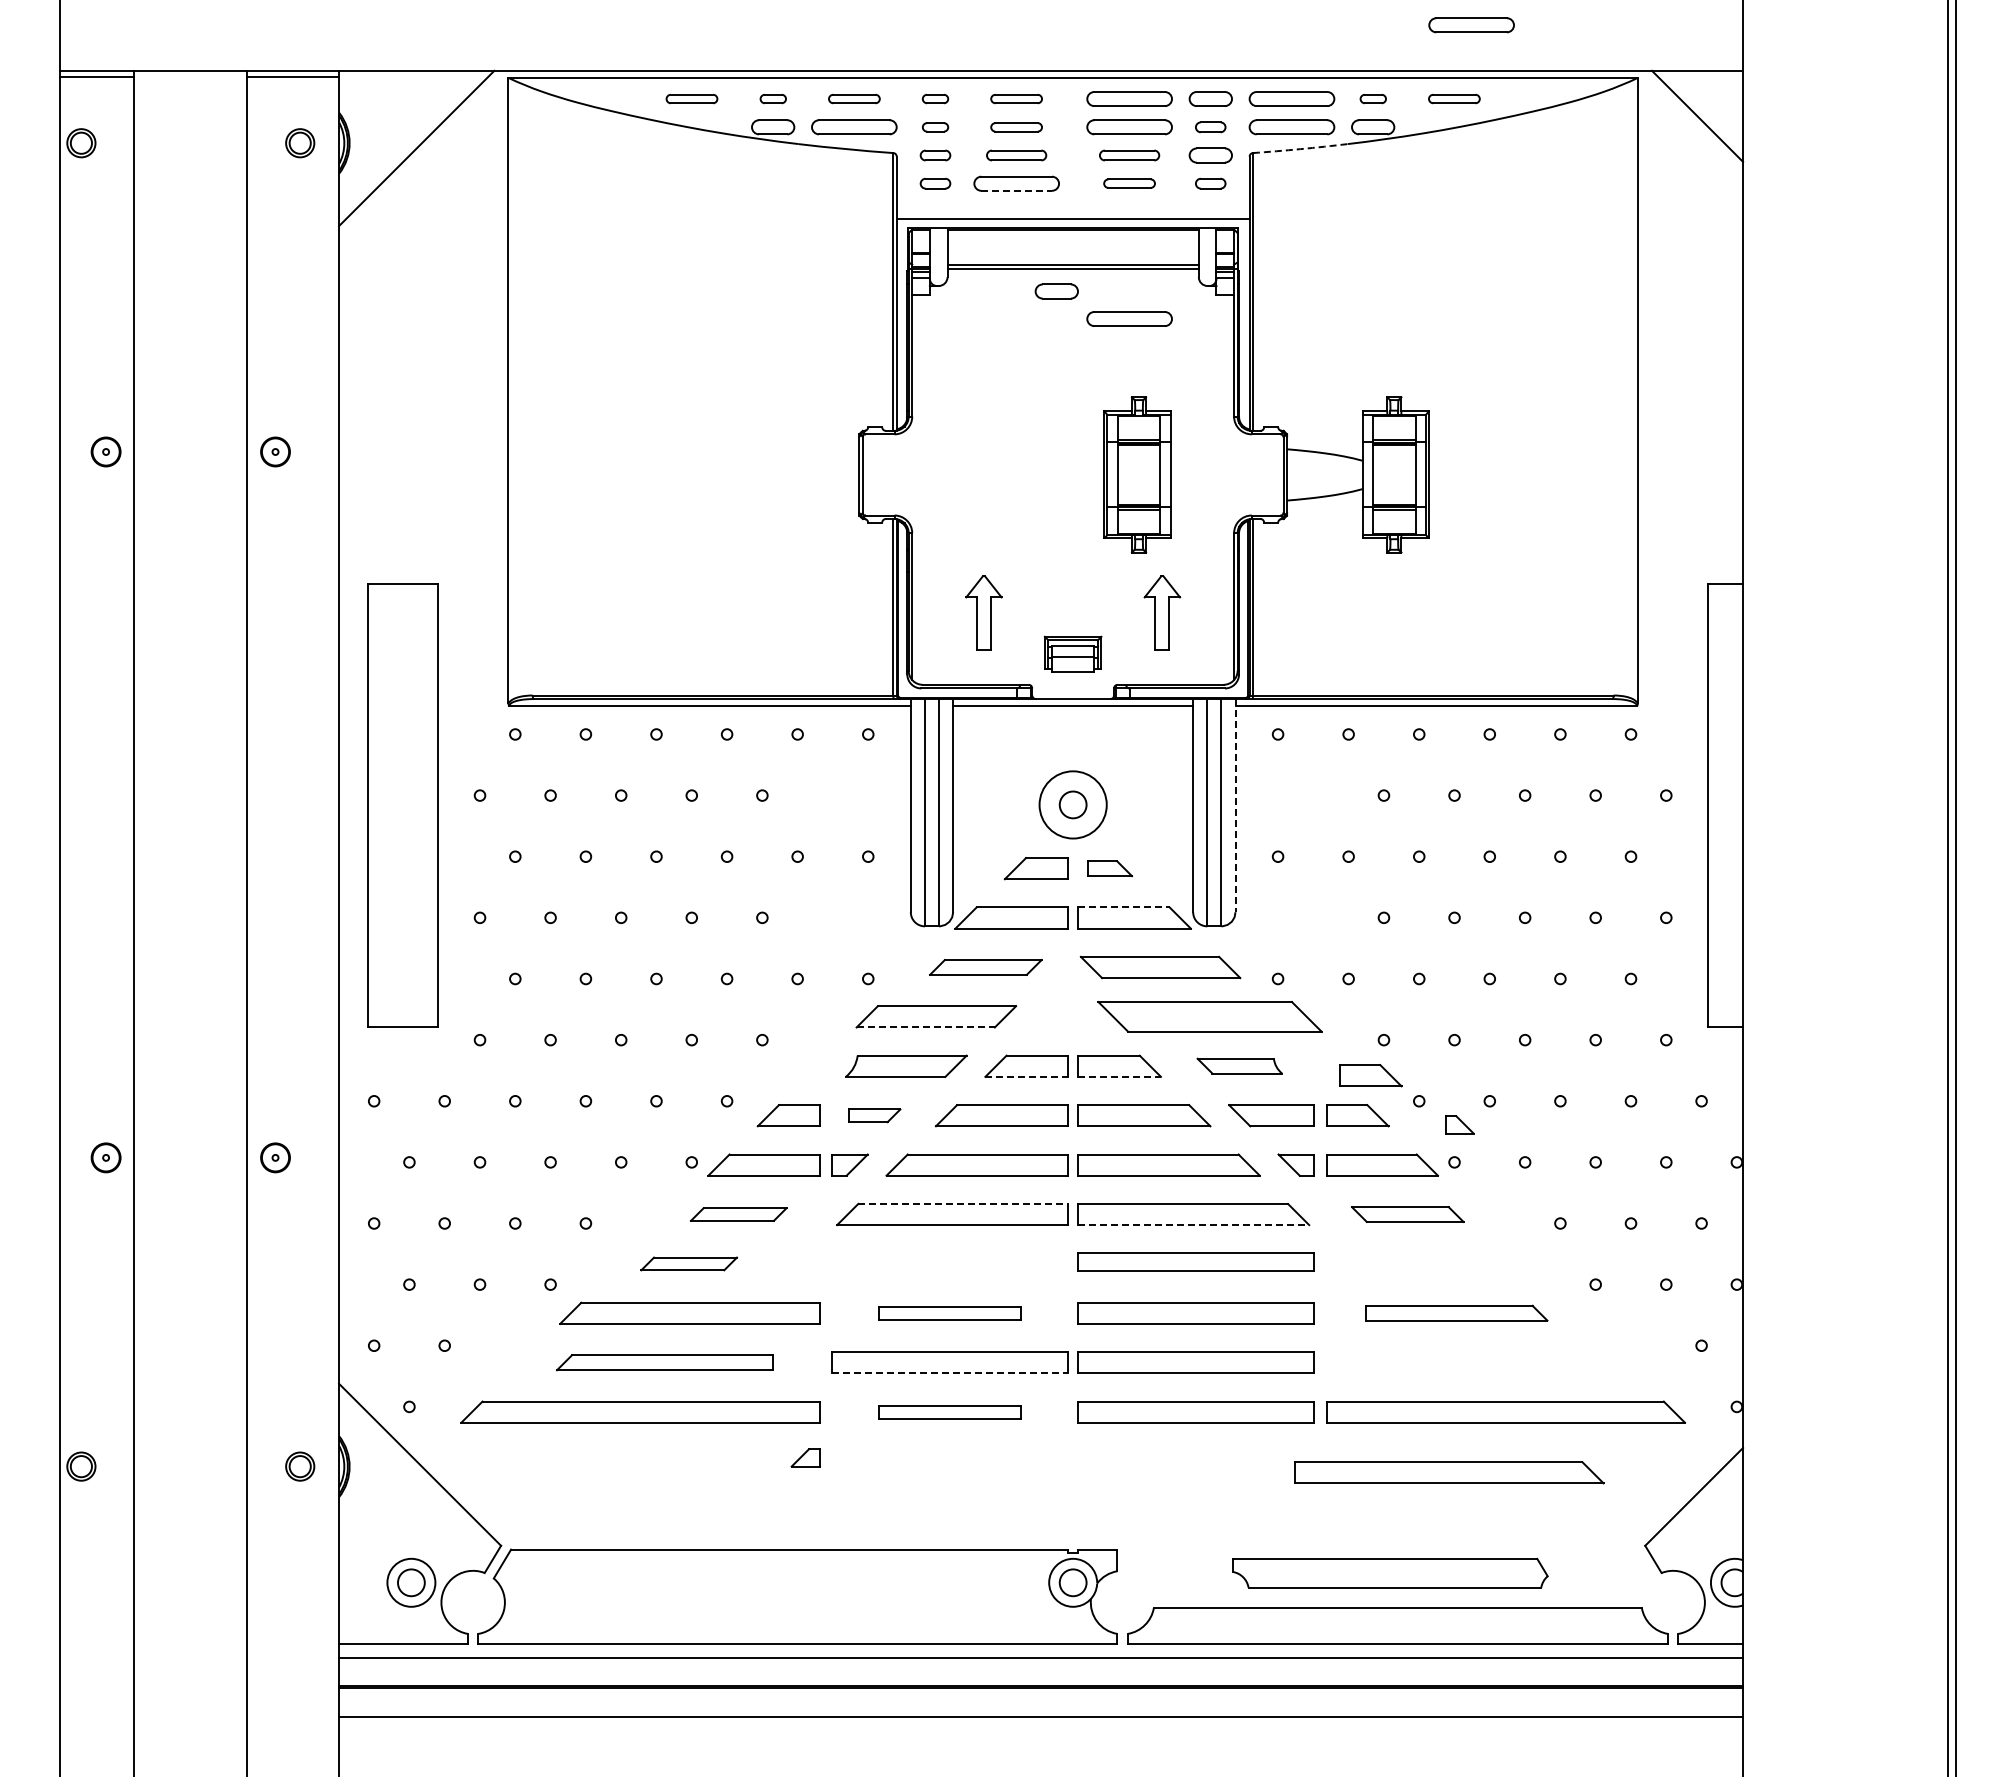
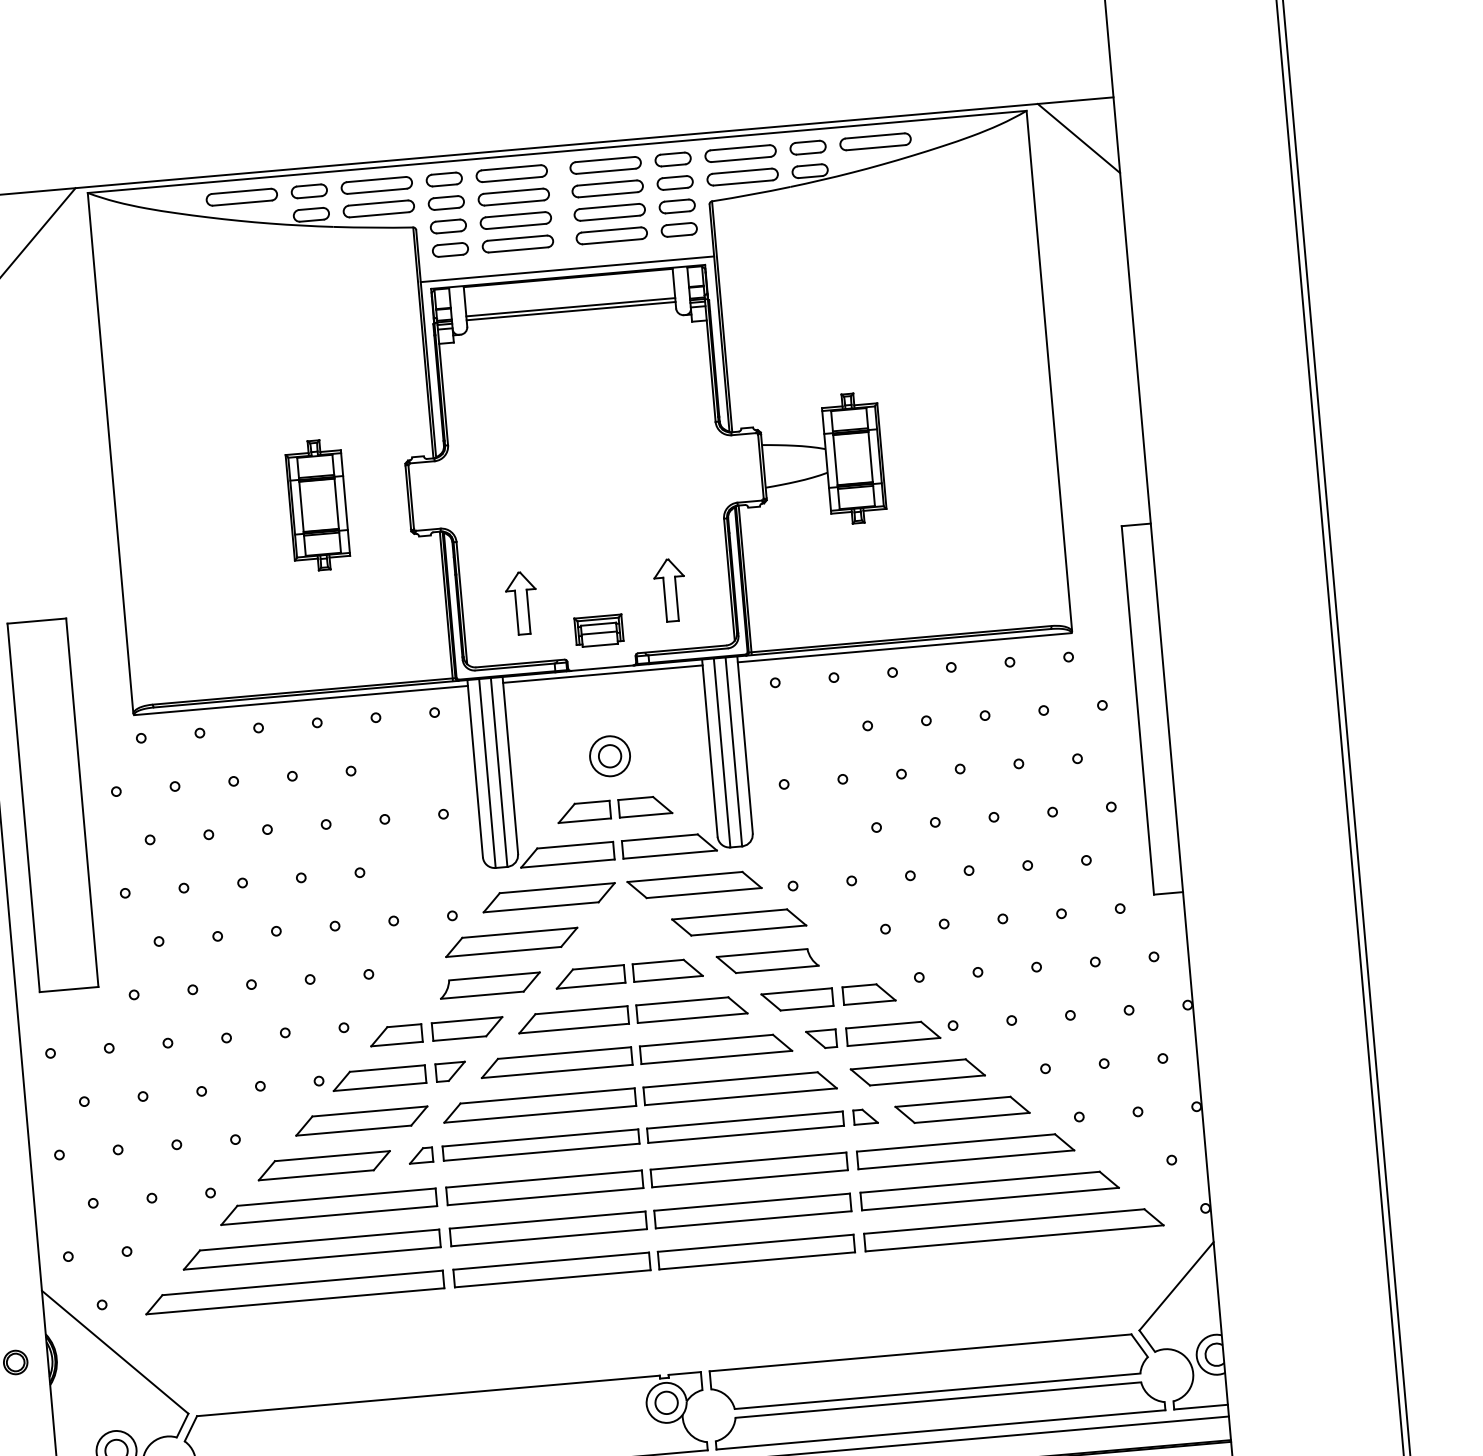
part: (1471, 25) -> (884, 79), removed
part: (691, 98) -> (241, 196), size x1.67
part: (773, 98) -> (309, 190), size x1.67
part: (854, 98) -> (376, 184), size x1.67
part: (935, 98) -> (444, 179), size x1.67
part: (1016, 98) -> (511, 173), size x1.67
part: (1373, 98) -> (808, 147), size x1.67
part: (1454, 98) -> (875, 141), size x1.67
part: (935, 127) -> (446, 203), size x1.67
part: (1016, 127) -> (513, 197), size x1.67
part: (1210, 127) -> (674, 183), size x1.43
arc: (1300, 149) -> (751, 194), dashed -> solid
part: (935, 155) -> (448, 226), size x1.43
part: (1016, 155) -> (515, 220), size x1.43
part: (1129, 155) -> (609, 212), size x1.43
part: (935, 183) -> (450, 249), size x1.43
part: (1129, 183) -> (611, 235), size x1.67
part: (1210, 183) -> (679, 229), size x1.43
line: (1017, 190) -> (519, 249), dashed -> solid
part: (1056, 291) -> (558, 330), removed
part: (1129, 318) -> (621, 347), removed
part: (1137, 474) -> (317, 505), moved
circle: (1073, 804) -> (610, 755), size x0.71
line: (1235, 805) -> (745, 744), dashed -> solid
part: (1109, 868) -> (644, 806), size x1.43
line: (1124, 907) -> (660, 837), dashed -> solid
part: (985, 967) -> (549, 897), size x1.43
part: (1209, 1016) -> (738, 922), size x0.71
line: (926, 1027) -> (504, 951), dashed -> solid
part: (1239, 1065) -> (767, 960), size x1.43
part: (1370, 1075) -> (876, 959), removed
line: (1027, 1076) -> (591, 985), dashed -> solid
line: (1120, 1076) -> (669, 978), dashed -> solid
part: (874, 1115) -> (467, 1028), size x1.67
part: (1459, 1124) -> (865, 1116), moved
line: (963, 1203) -> (547, 1095), dashed -> solid
part: (738, 1214) -> (361, 1121), size x1.67
part: (1407, 1214) -> (917, 1072), size x1.43
line: (1194, 1225) -> (741, 1097), dashed -> solid
part: (949, 1261) -> (540, 1144), added
part: (688, 1263) -> (323, 1165), size x1.67
part: (1456, 1263) -> (962, 1109), added
part: (1456, 1312) -> (965, 1150), size x1.43
part: (949, 1313) -> (544, 1188), size x1.67
part: (664, 1362) -> (310, 1249), size x1.43
line: (950, 1373) -> (549, 1237), dashed -> solid
part: (949, 1412) -> (551, 1270), size x1.67
part: (805, 1457) -> (420, 1155), moved
part: (1449, 1472) -> (990, 1190), moved
part: (1390, 1572) -> (929, 1371), size x1.67

